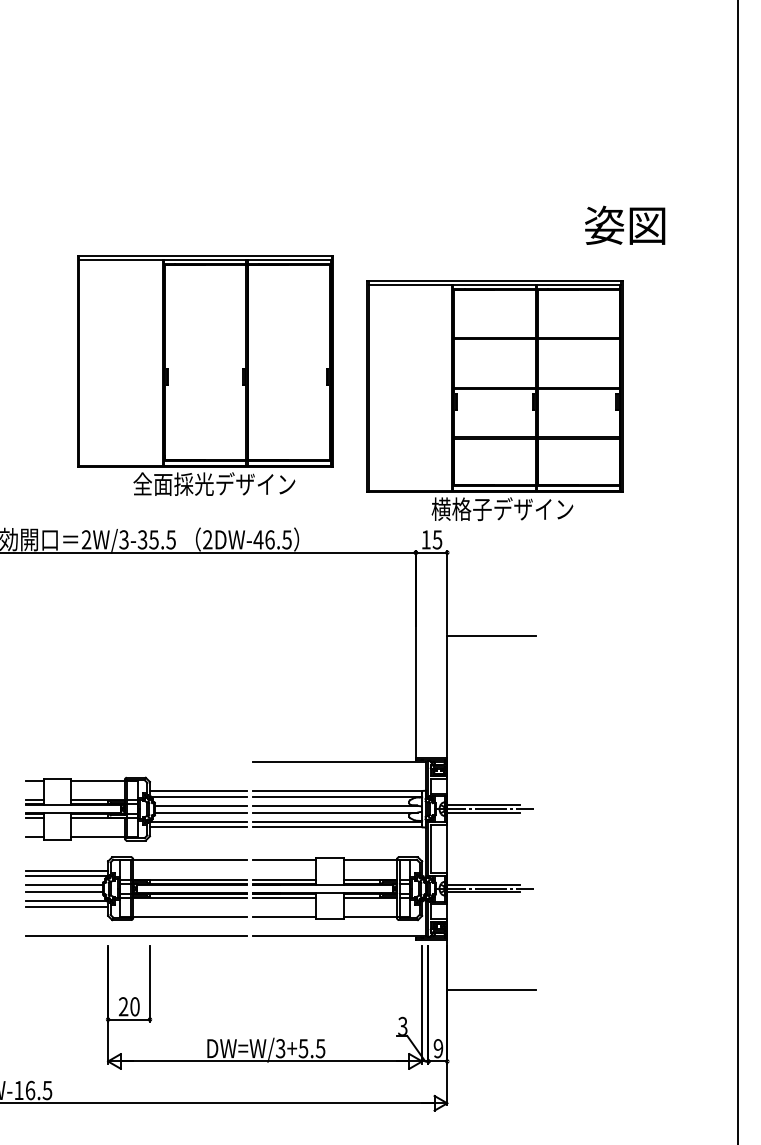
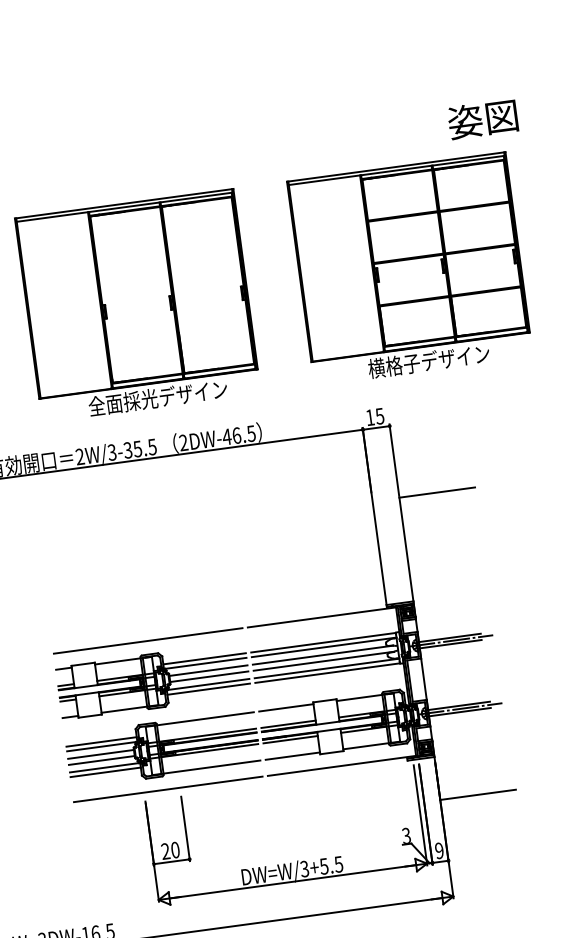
text: (625, 224) -> (483, 118), moved
part: (205, 375) -> (137, 306), moved
part: (494, 400) -> (409, 269), moved
line: (135, 762) -> (147, 641), added

